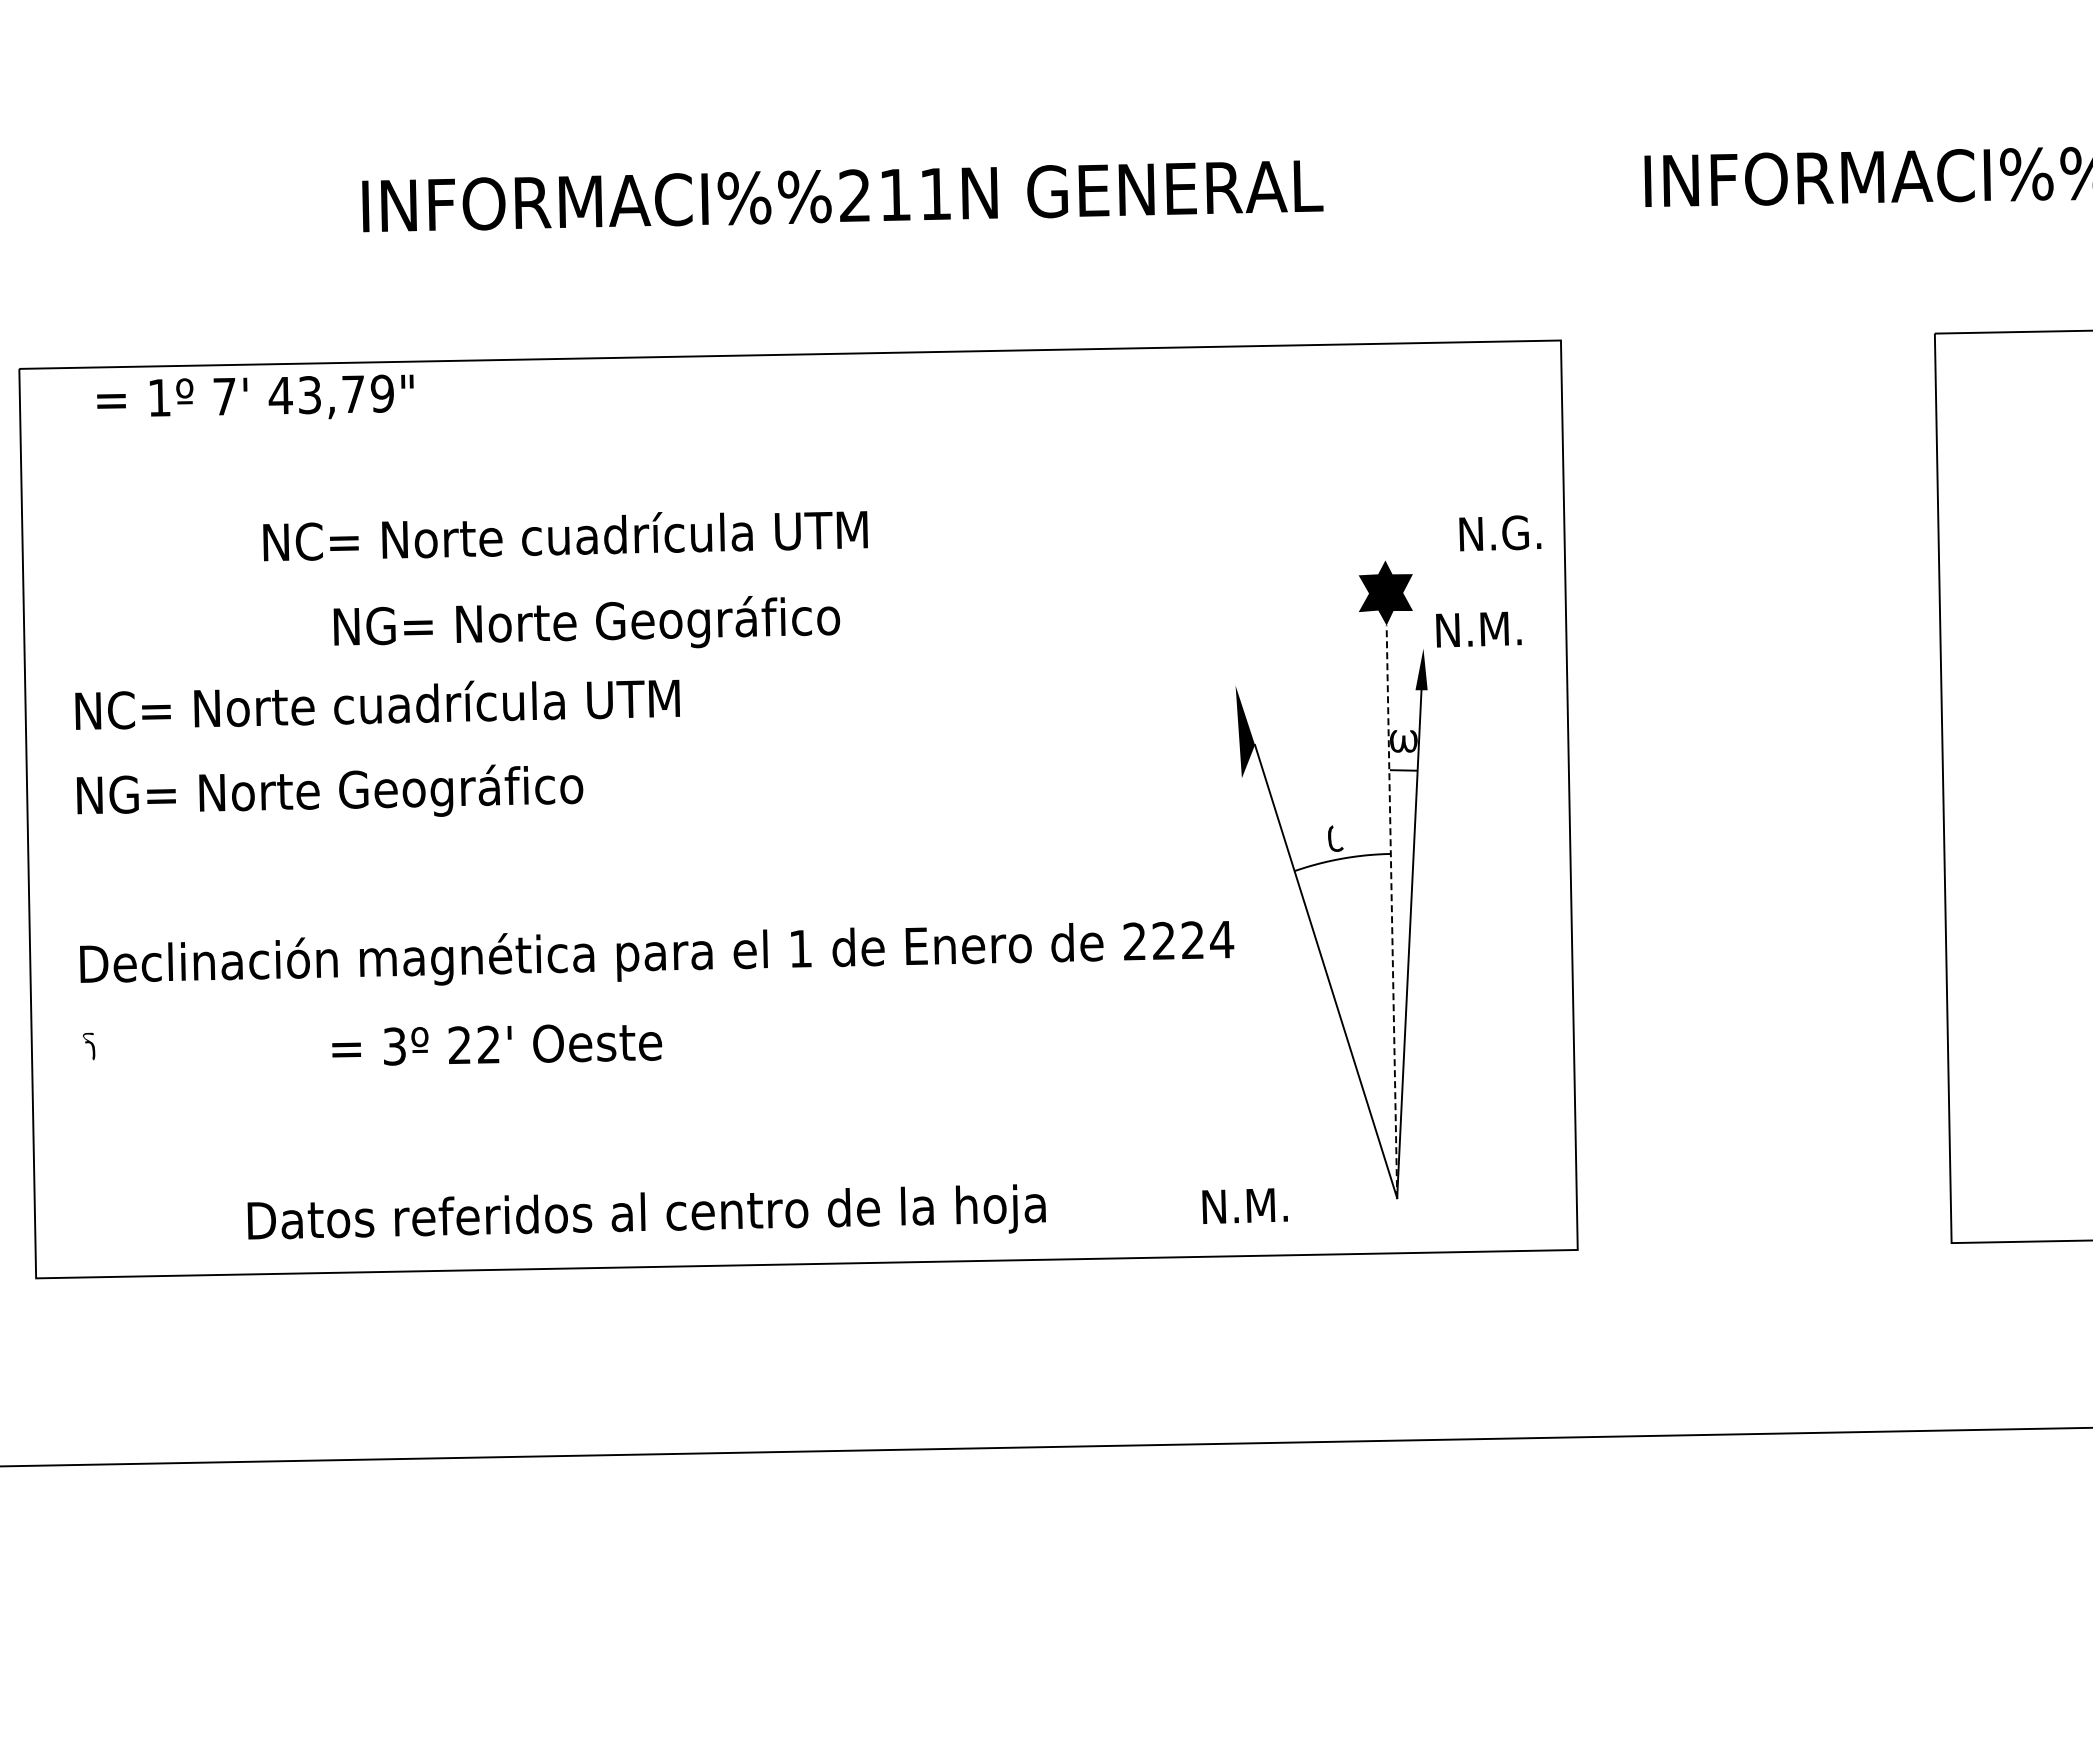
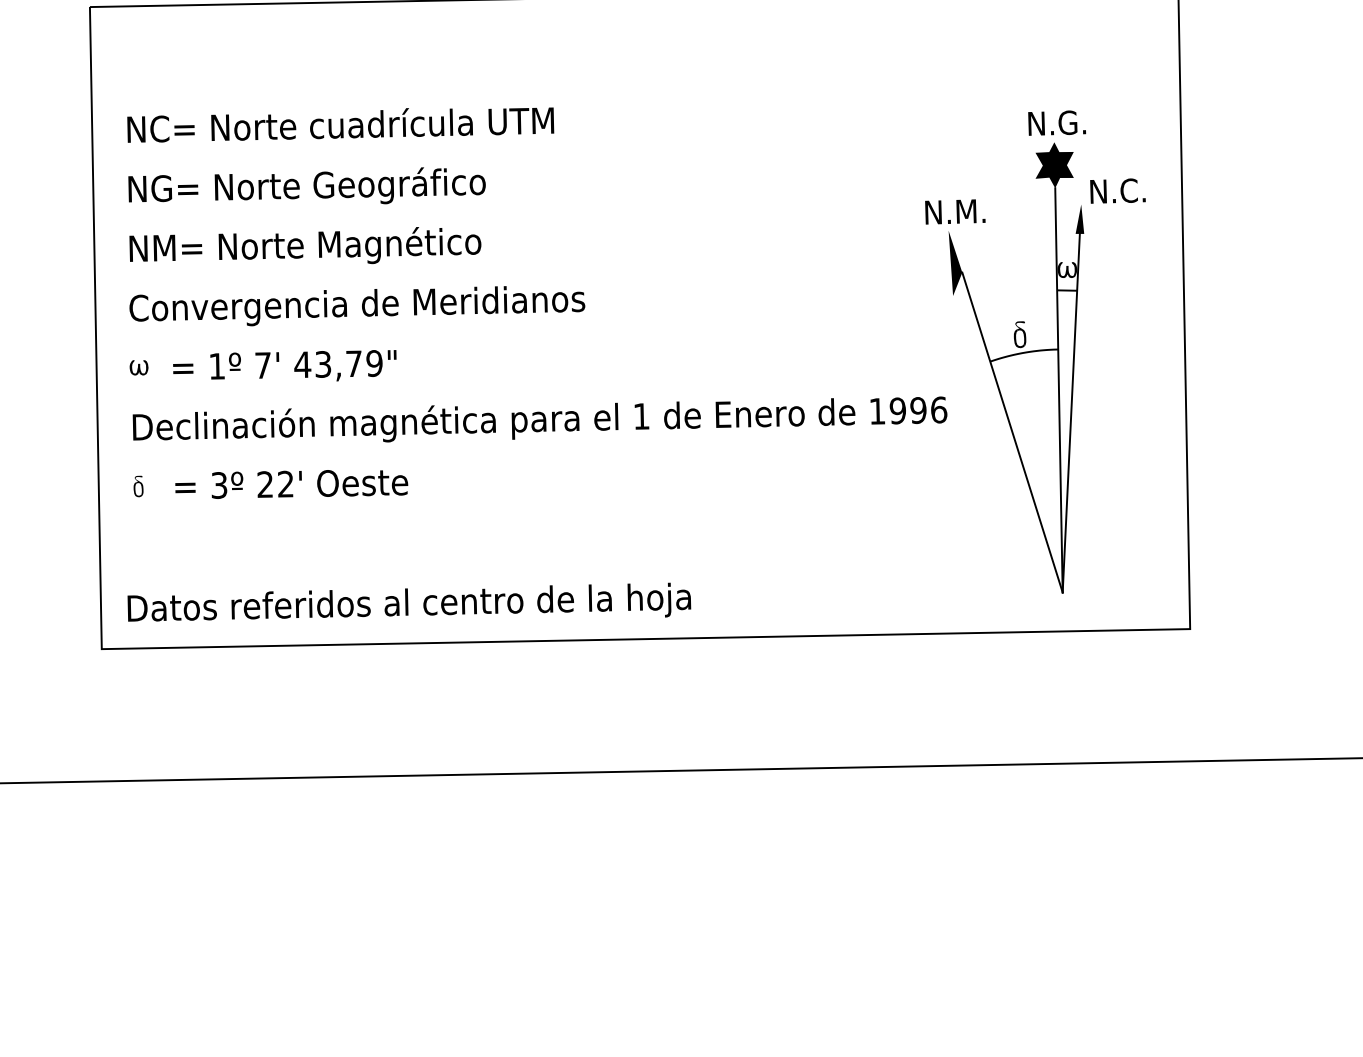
text: (255, 396) -> (284, 365), moved
text: (1500, 533) -> (1057, 123), moved
text: (565, 536) -> (340, 125), moved
text: (586, 622) -> (306, 186), moved
text: (1500, 628) -> (1135, 190), N.M. -> N.C.
text: (393, 705) -> (354, 244), NC= Norte cuadrícula UTM -> NM= Norte Magnético
text: (397, 792) -> (356, 306), NG= Norte Geográfico -> Convergencia de Meridianos
fill: (1337, 830) -> (1020, 332), added
fill: (88, 879) -> (138, 367), added
line: (1391, 911) -> (1058, 390), dashed -> solid
text: (1178, 940) -> (908, 410), 2224 -> 1996
text: (497, 1044) -> (291, 484), moved
fill: (87, 1052) -> (138, 489), added
text: (1244, 1205) -> (954, 211), moved
text: (646, 1211) -> (409, 601), moved

